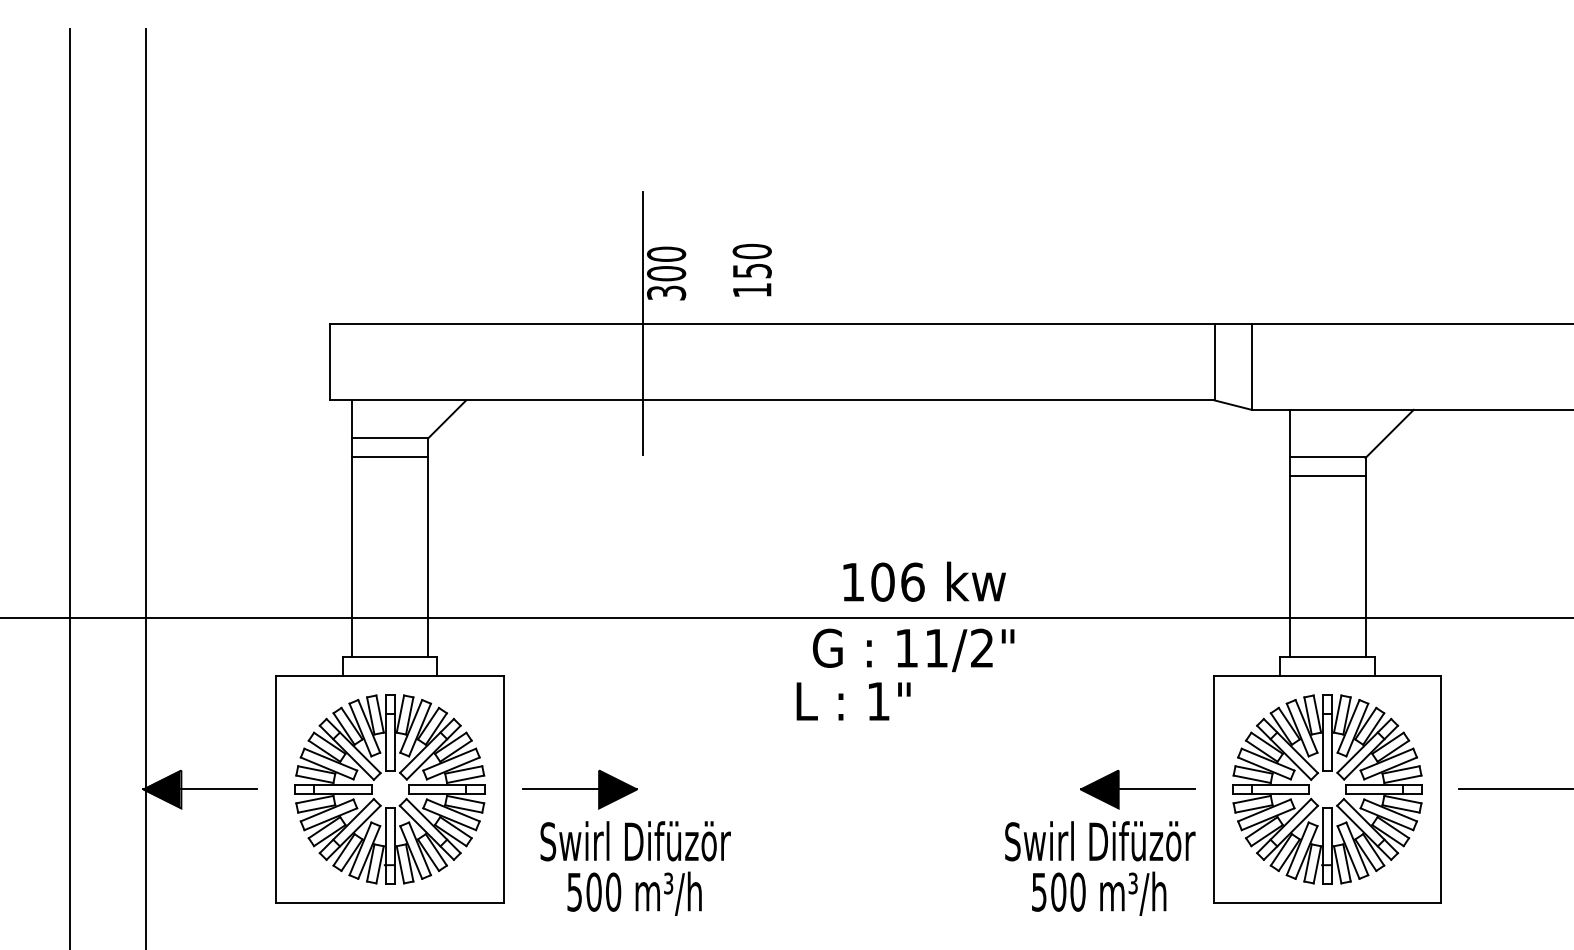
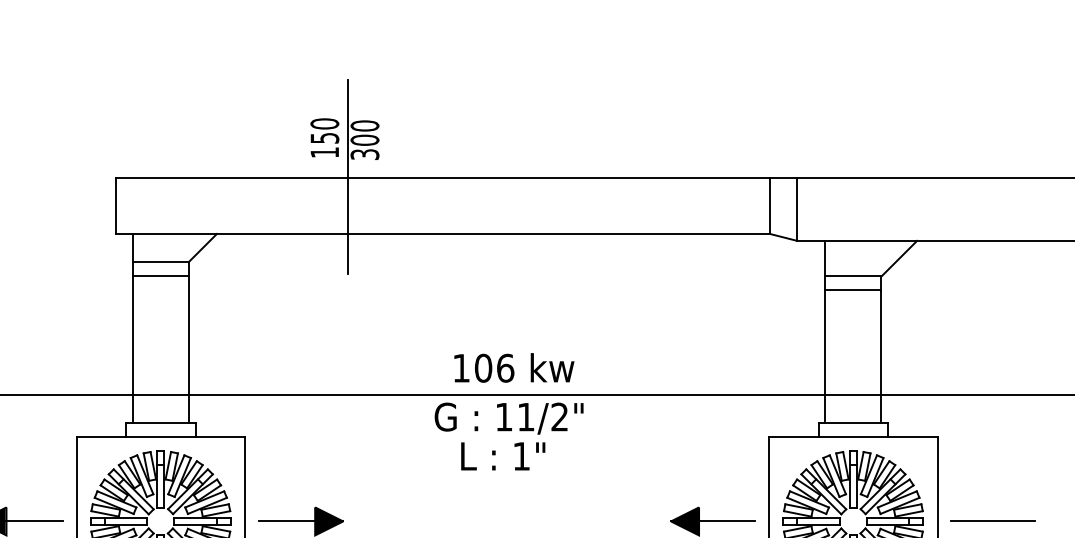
text: (751, 269) -> (324, 137), moved
text: (924, 581) -> (514, 367), moved
text: (913, 650) -> (509, 418), moved

